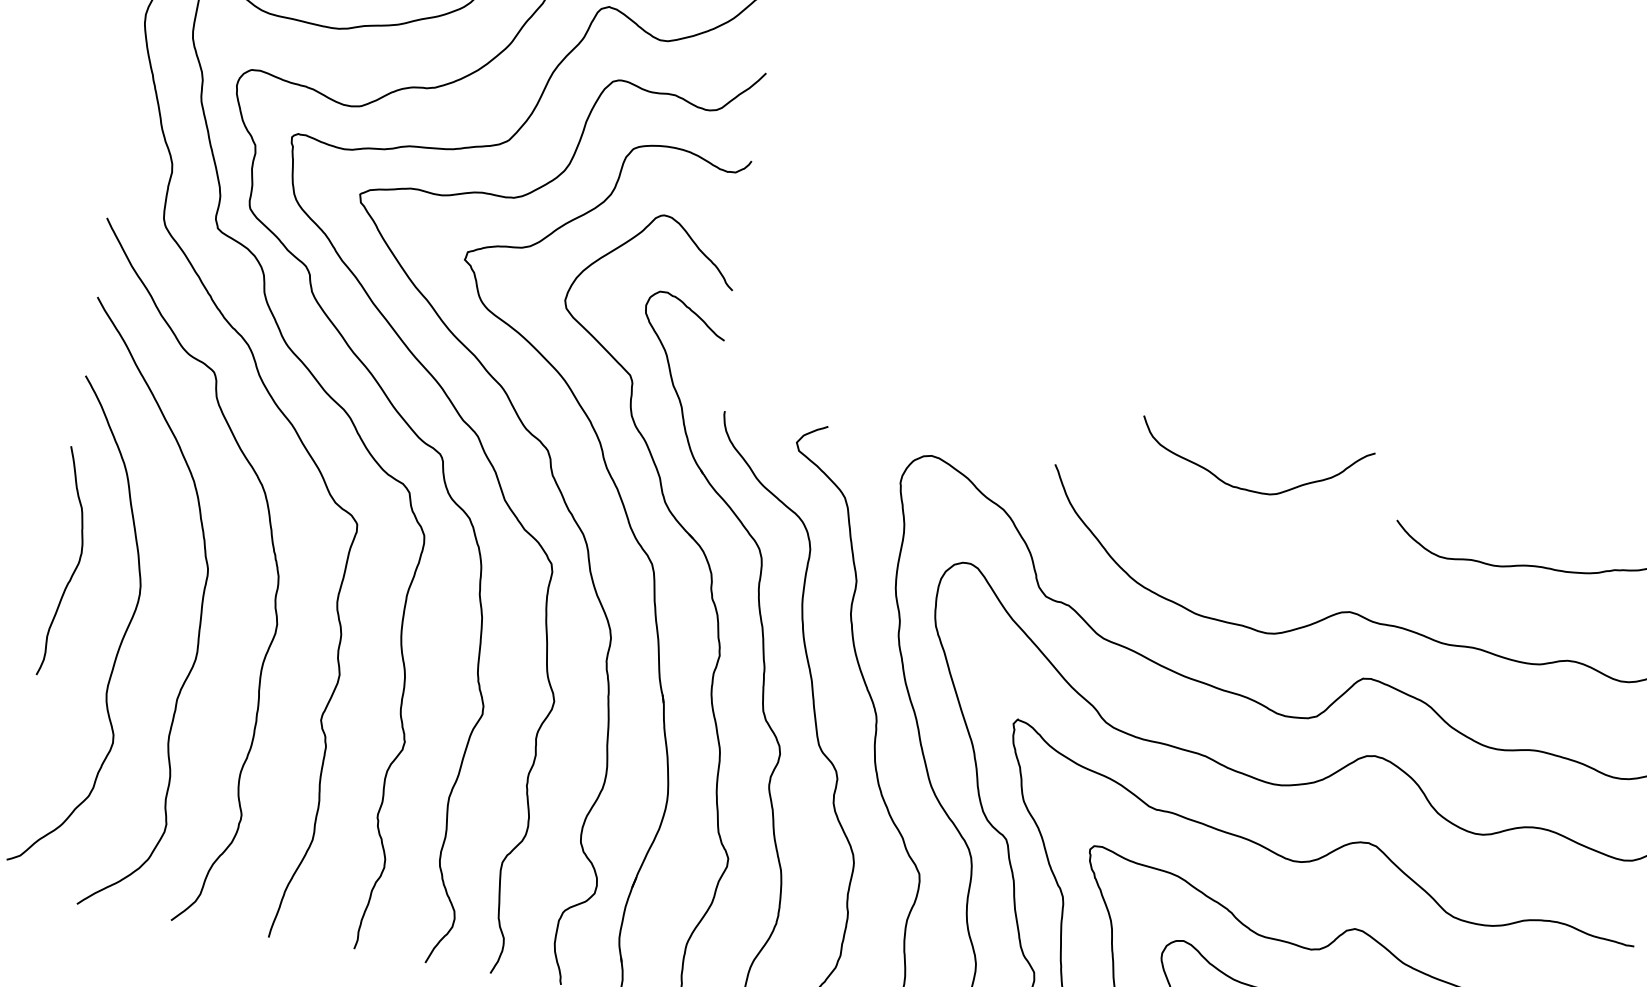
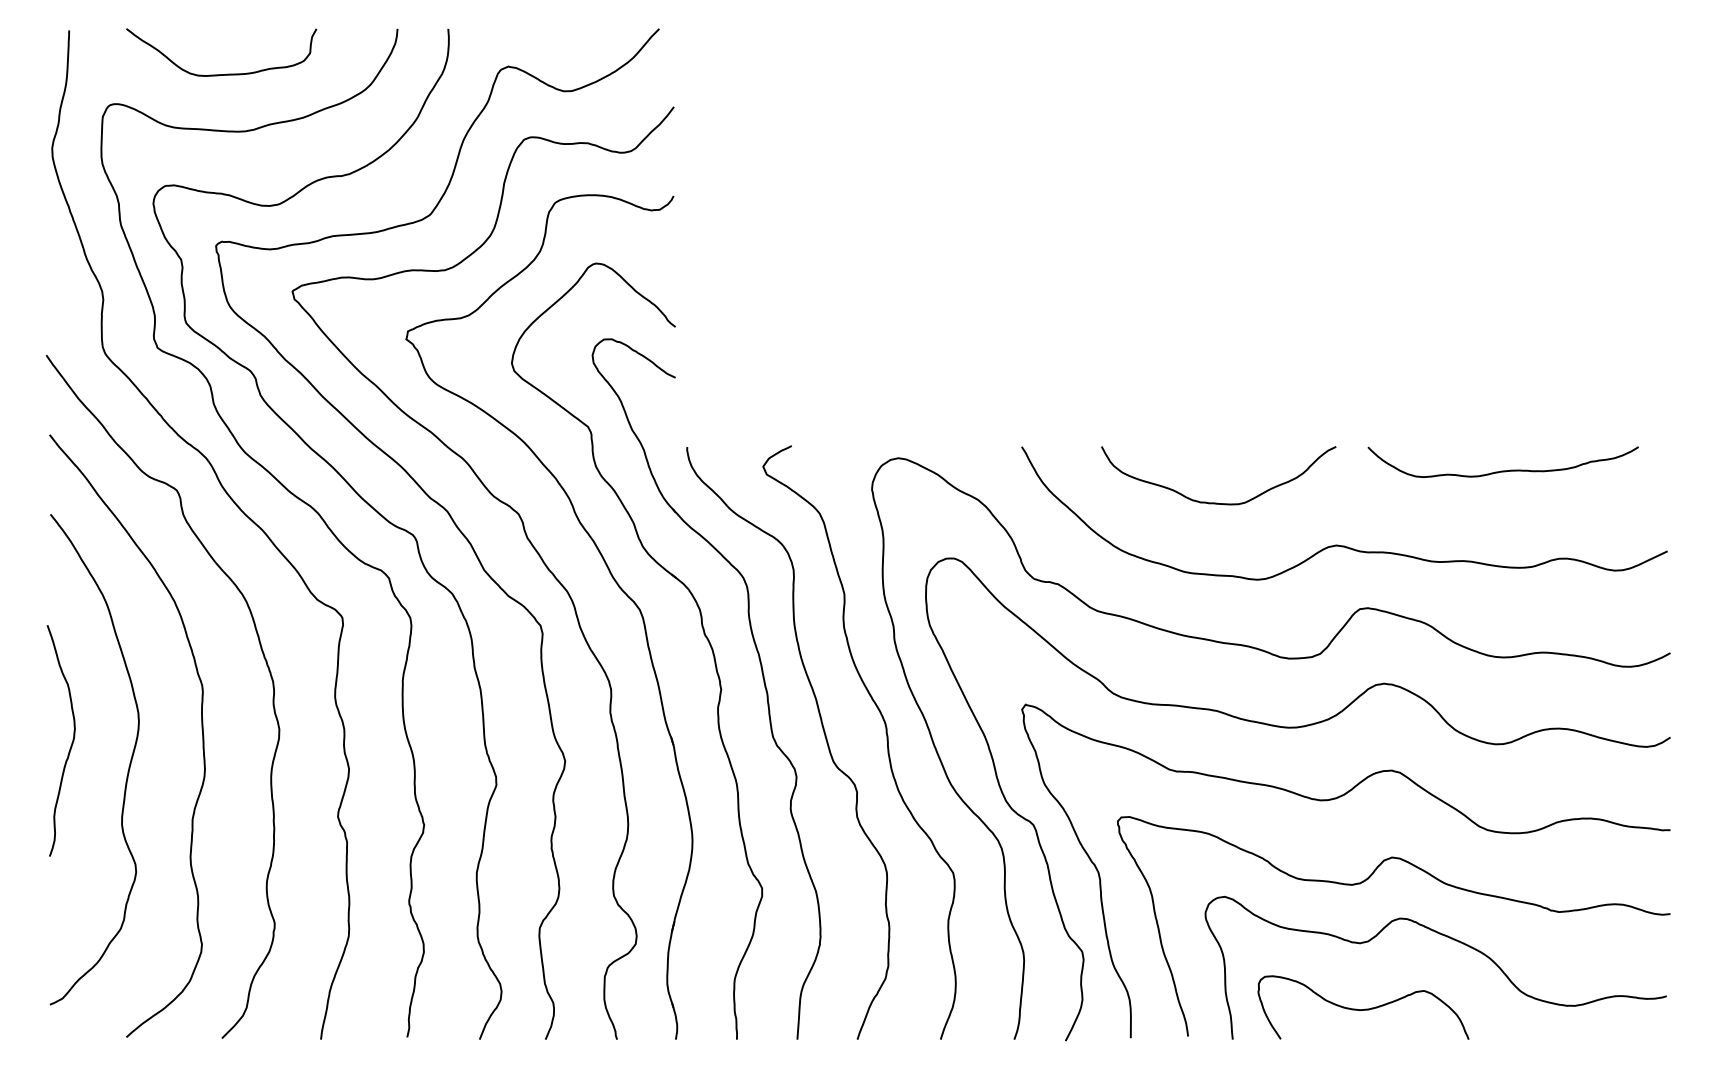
curve: (1249, 489) -> (1217, 502), moved
curve: (76, 565) -> (71, 742), moved

